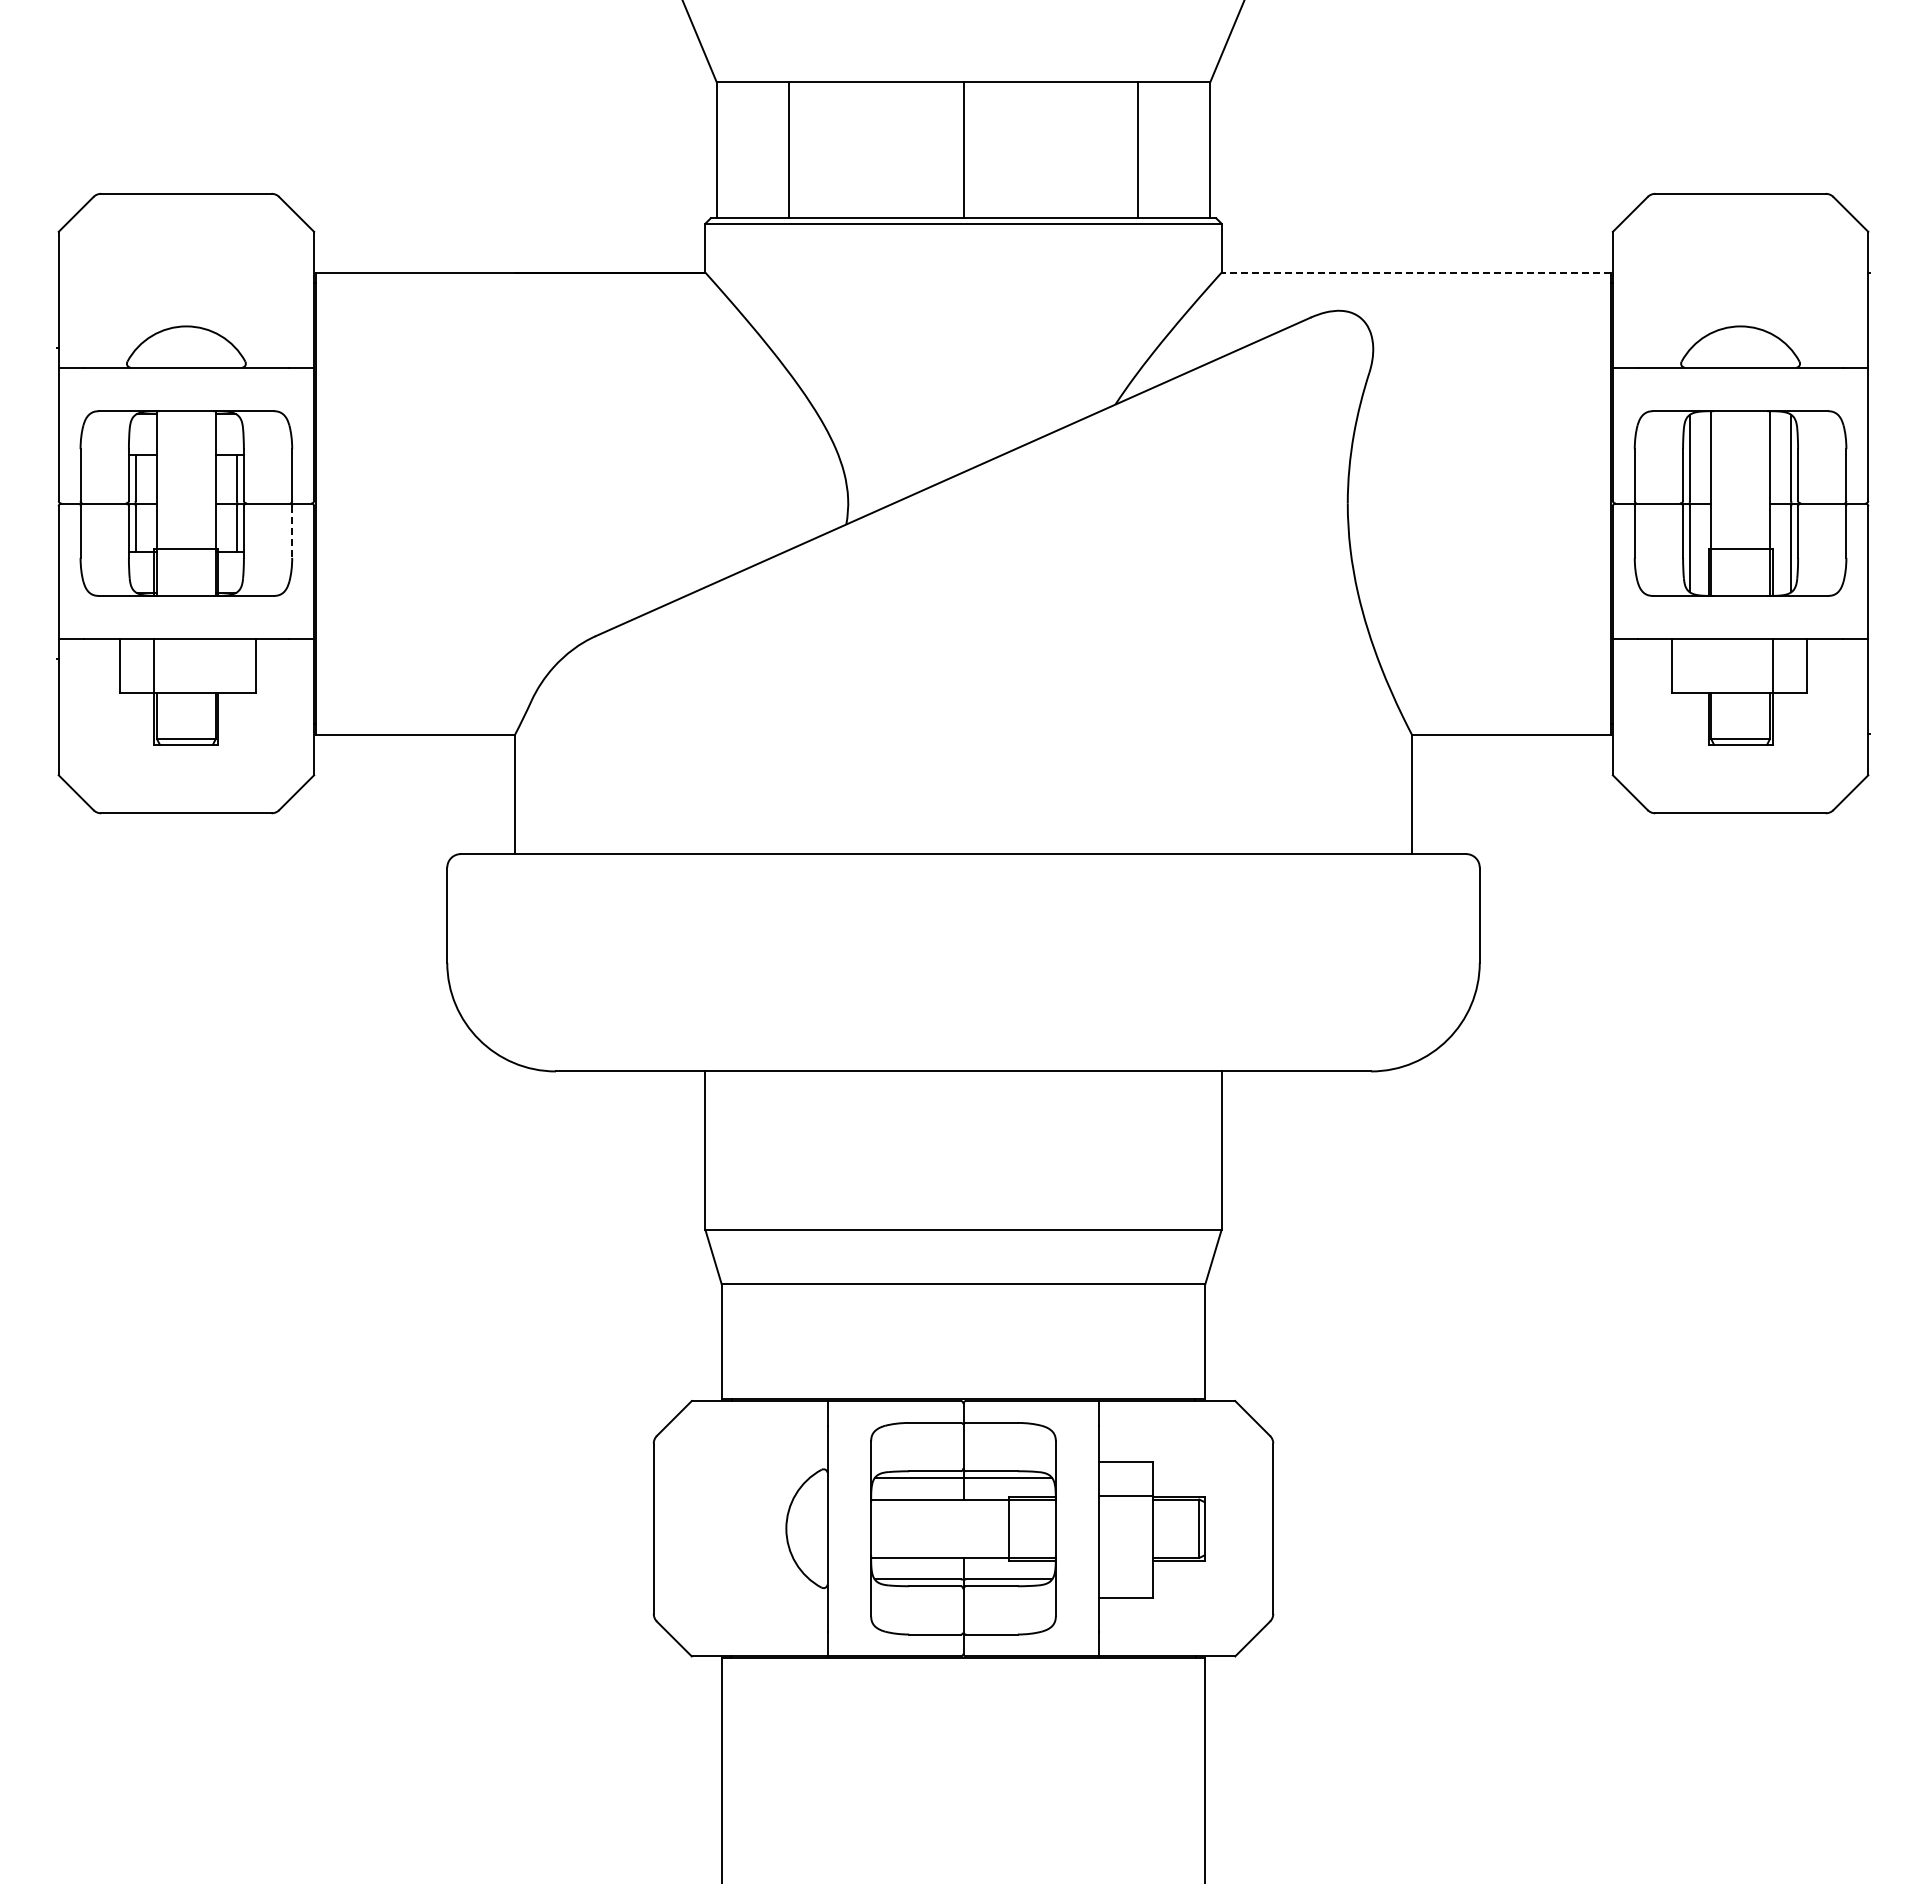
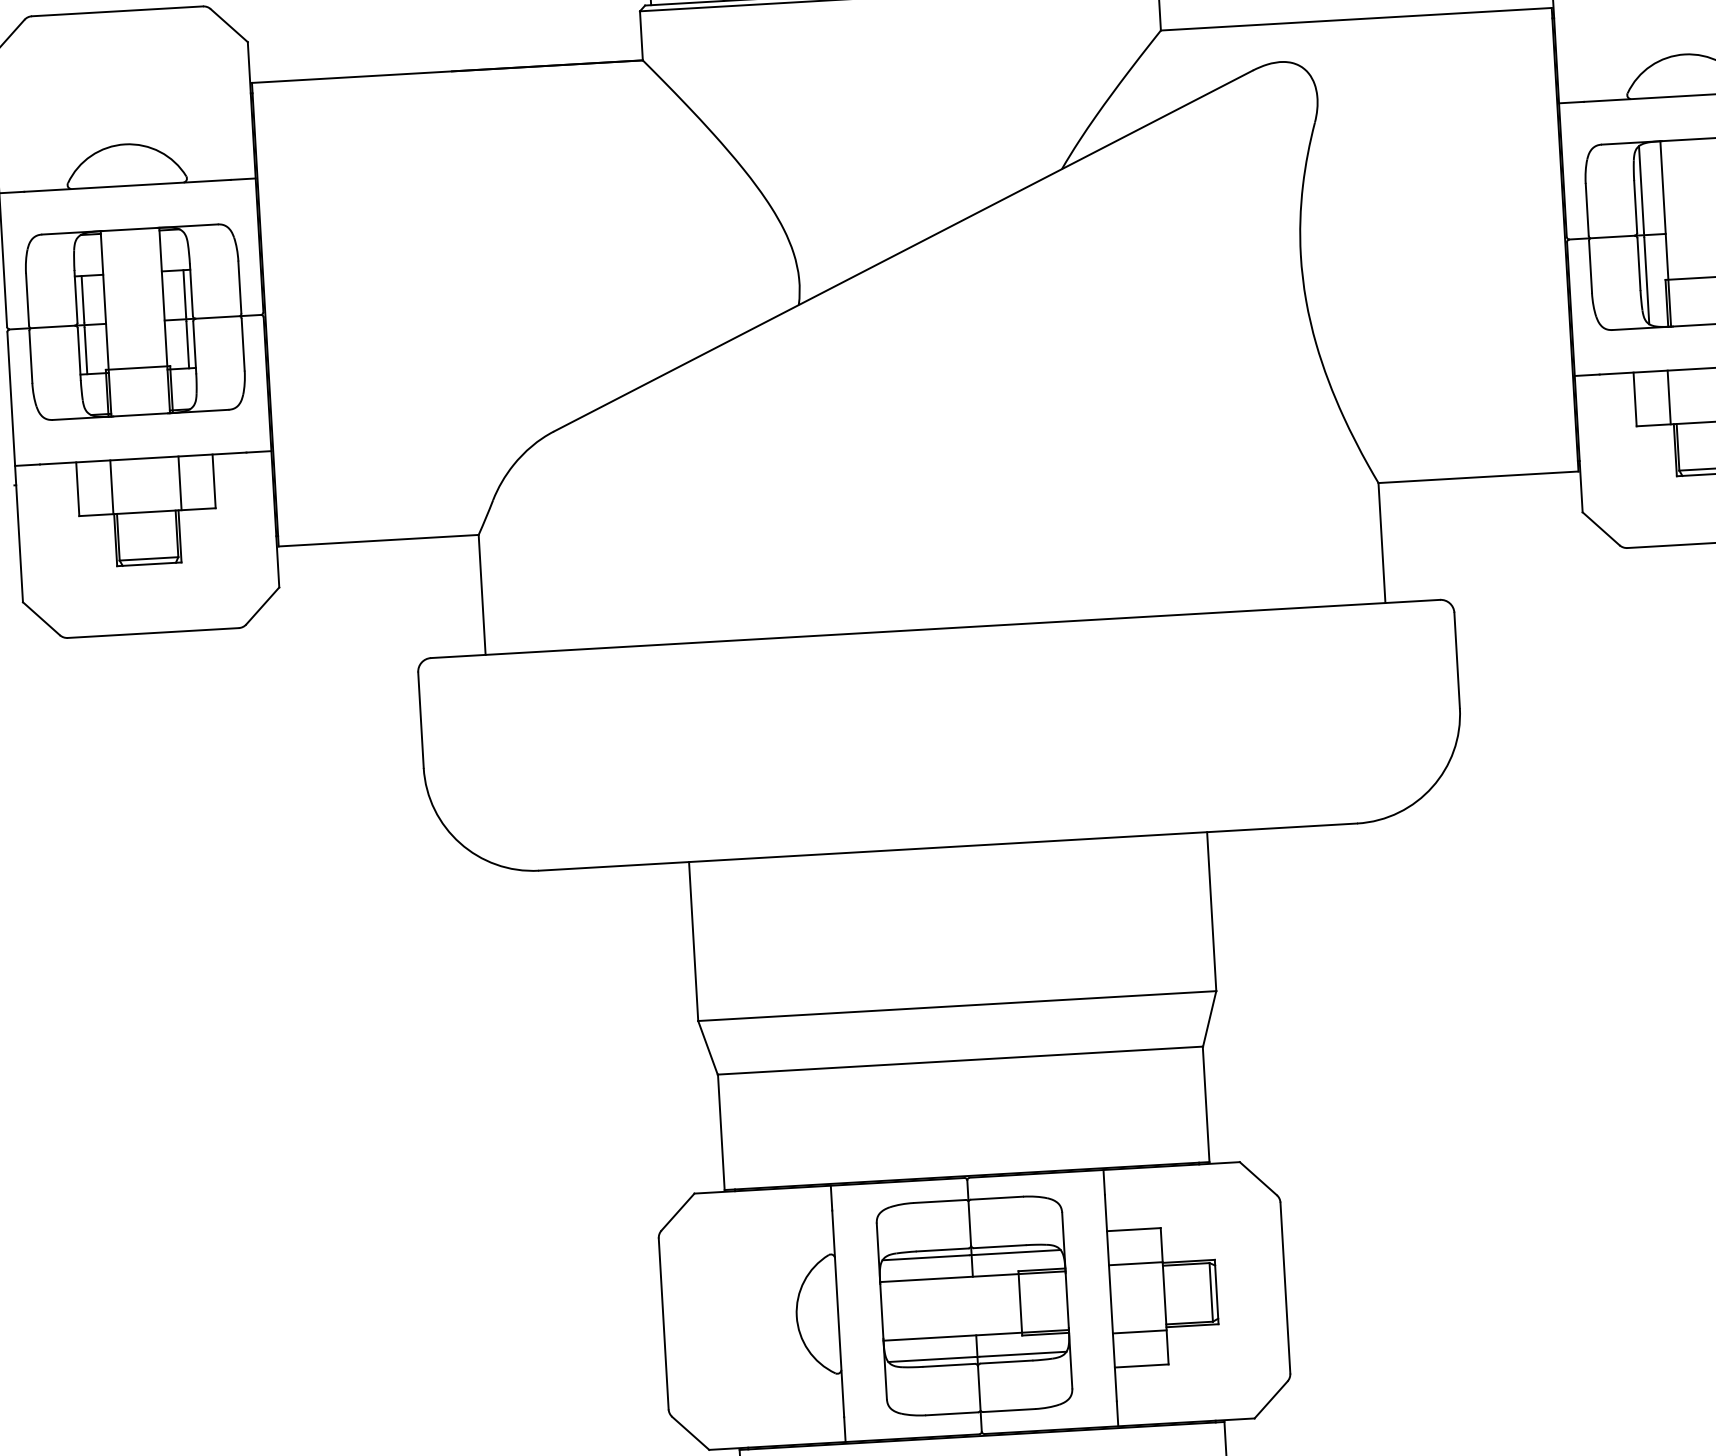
line: (1416, 272) -> (1356, 19), dashed -> solid
line: (292, 532) -> (243, 345), dashed -> solid
line: (221, 665) -> (179, 482), added
line: (1705, 665) -> (1669, 396), added
line: (1125, 1563) -> (1139, 1331), added

